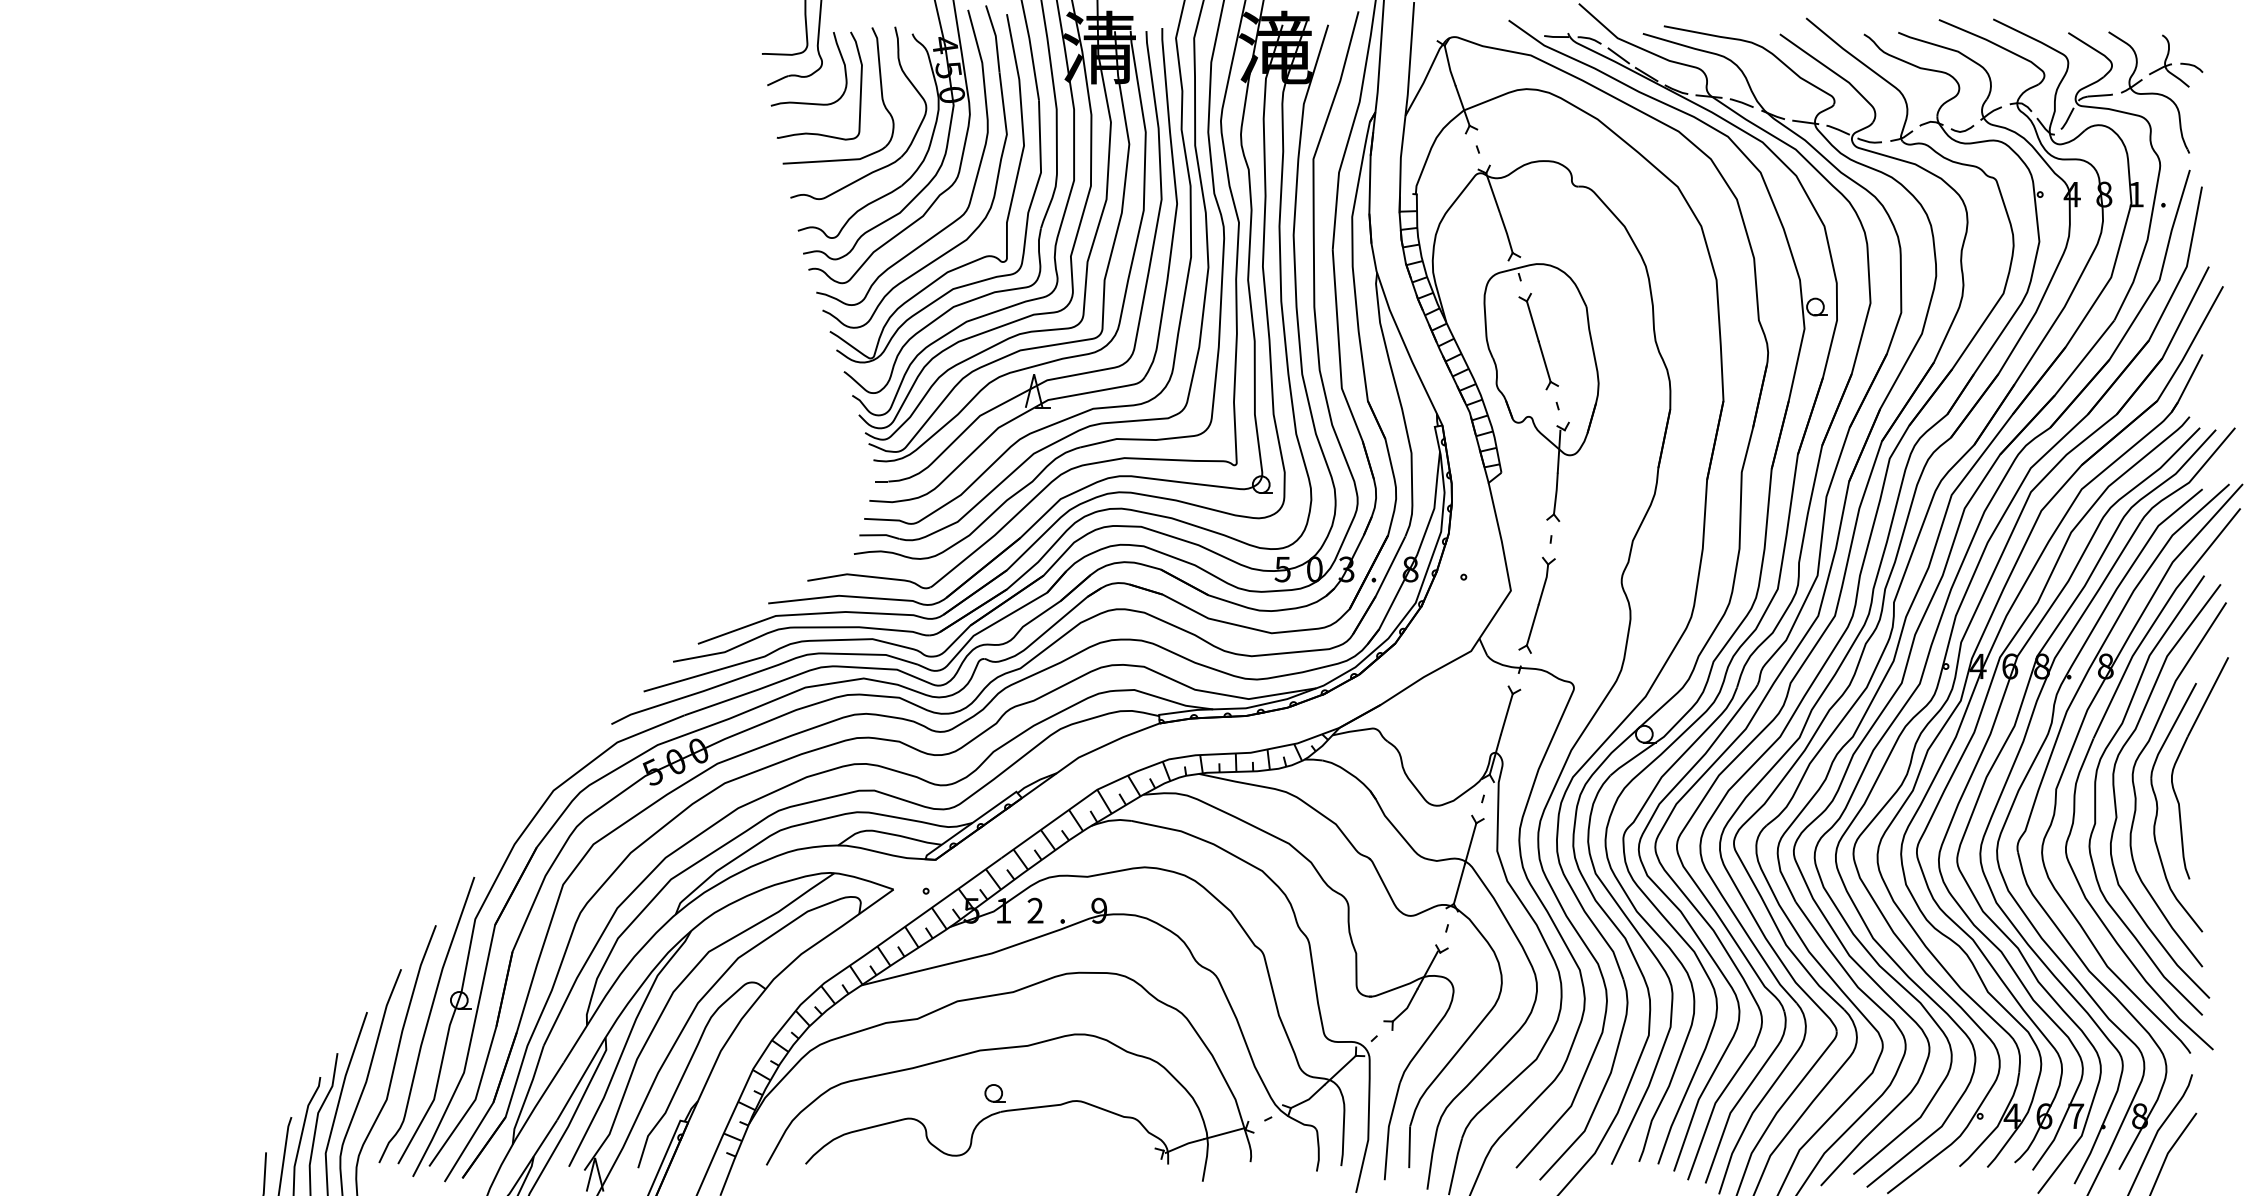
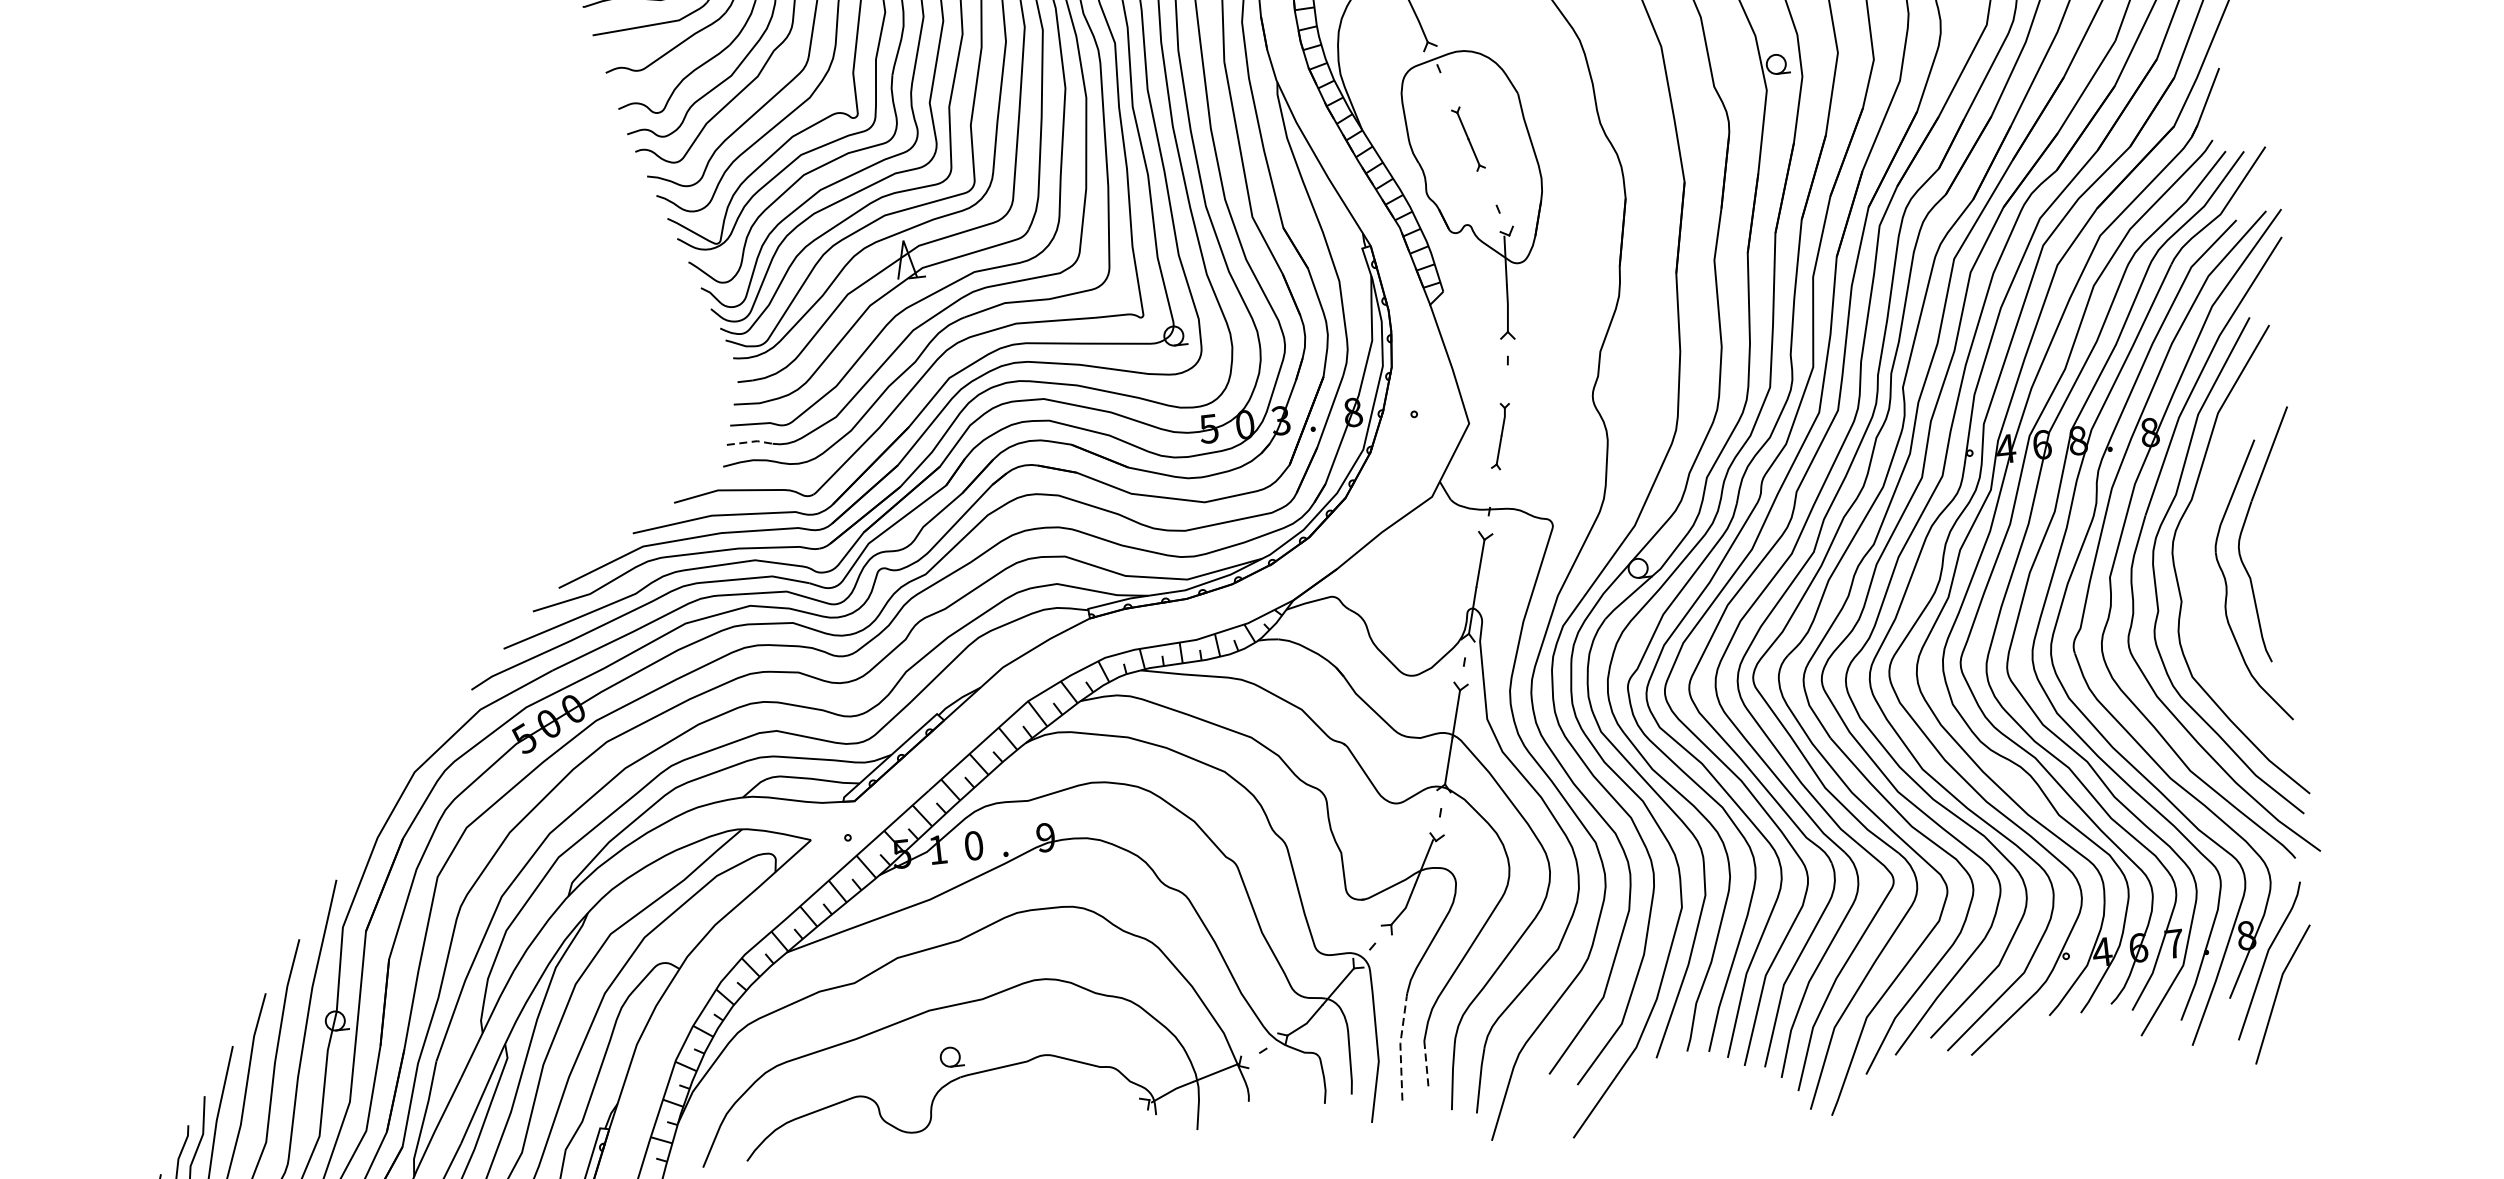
part: (1538, 341) -> (1468, 138), size x0.6
line: (880, 535) -> (750, 442), solid -> dashed
part: (1536, 604) -> (1499, 435), size x0.6
curve: (2135, 788) -> (2199, 566), removed
text: (1035, 910) -> (973, 845), 2 -> 0
line: (1388, 1129) -> (1400, 1047), solid -> dashed
line: (1409, 1147) -> (1426, 1064), solid -> dashed

